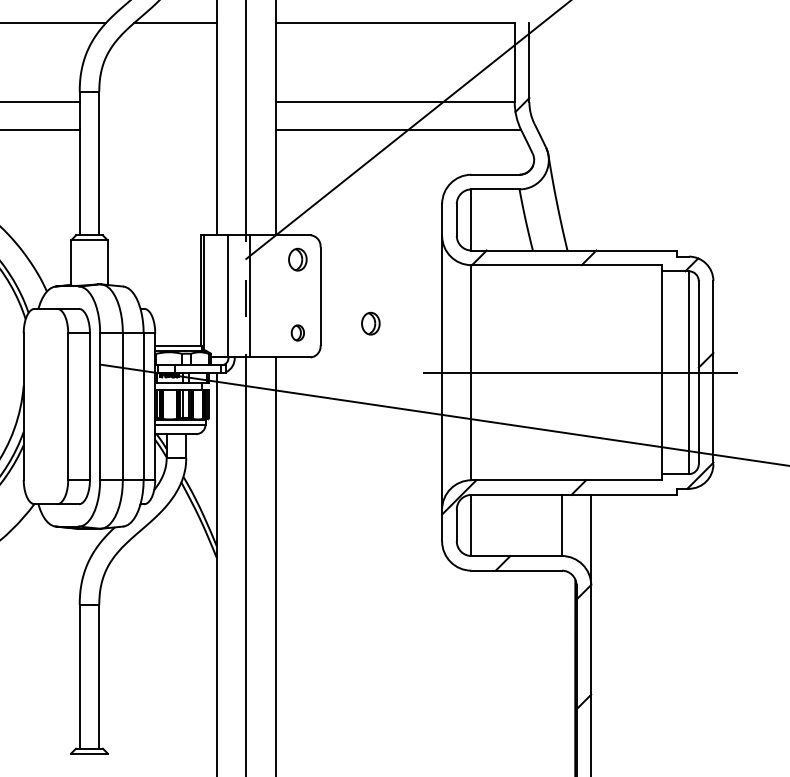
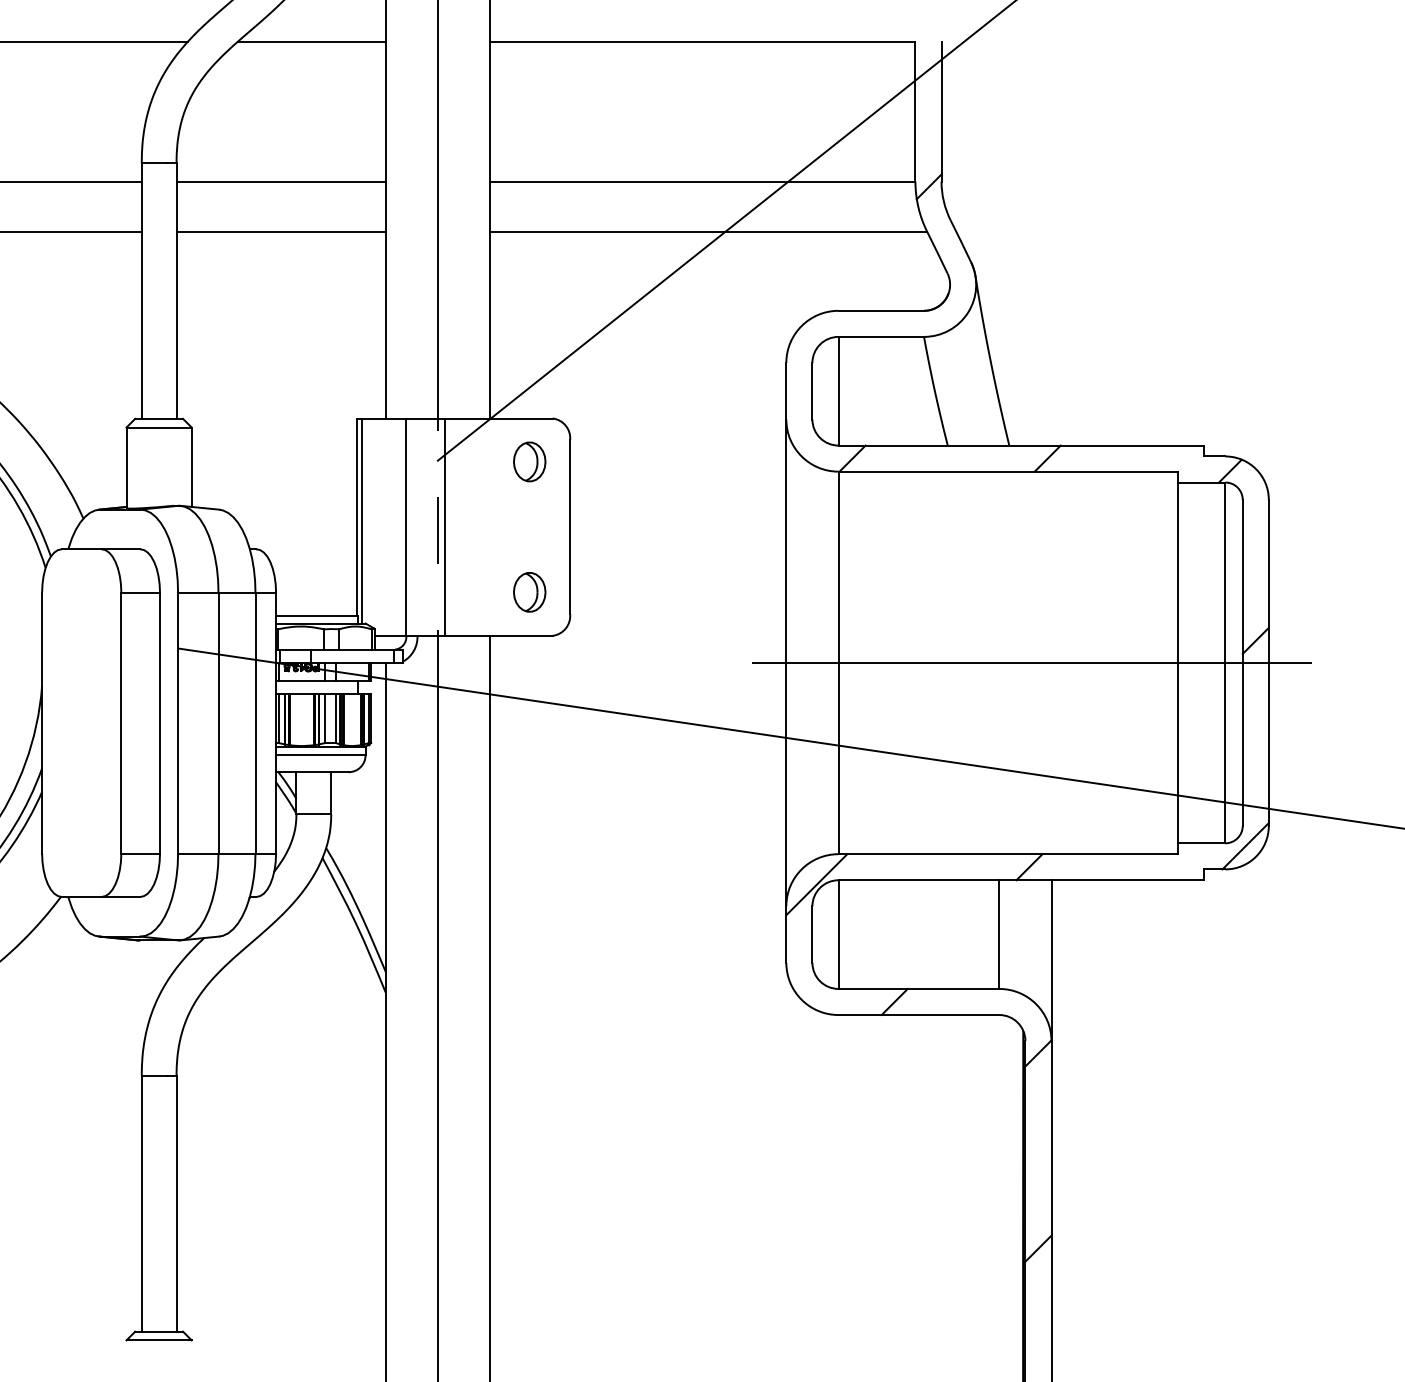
line: (157, 102) -> (280, 182), added
line: (157, 130) -> (280, 232), added
part: (370, 323) -> (658, 575), removed
part: (297, 332) -> (529, 591), size x1.43

